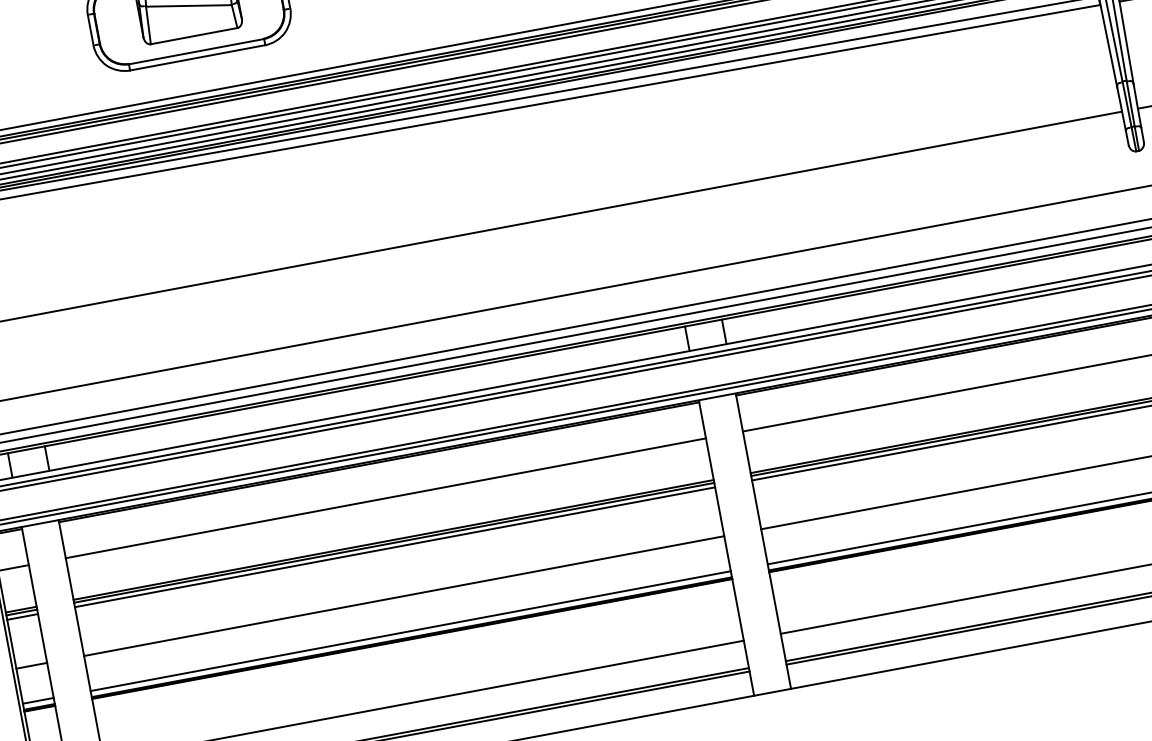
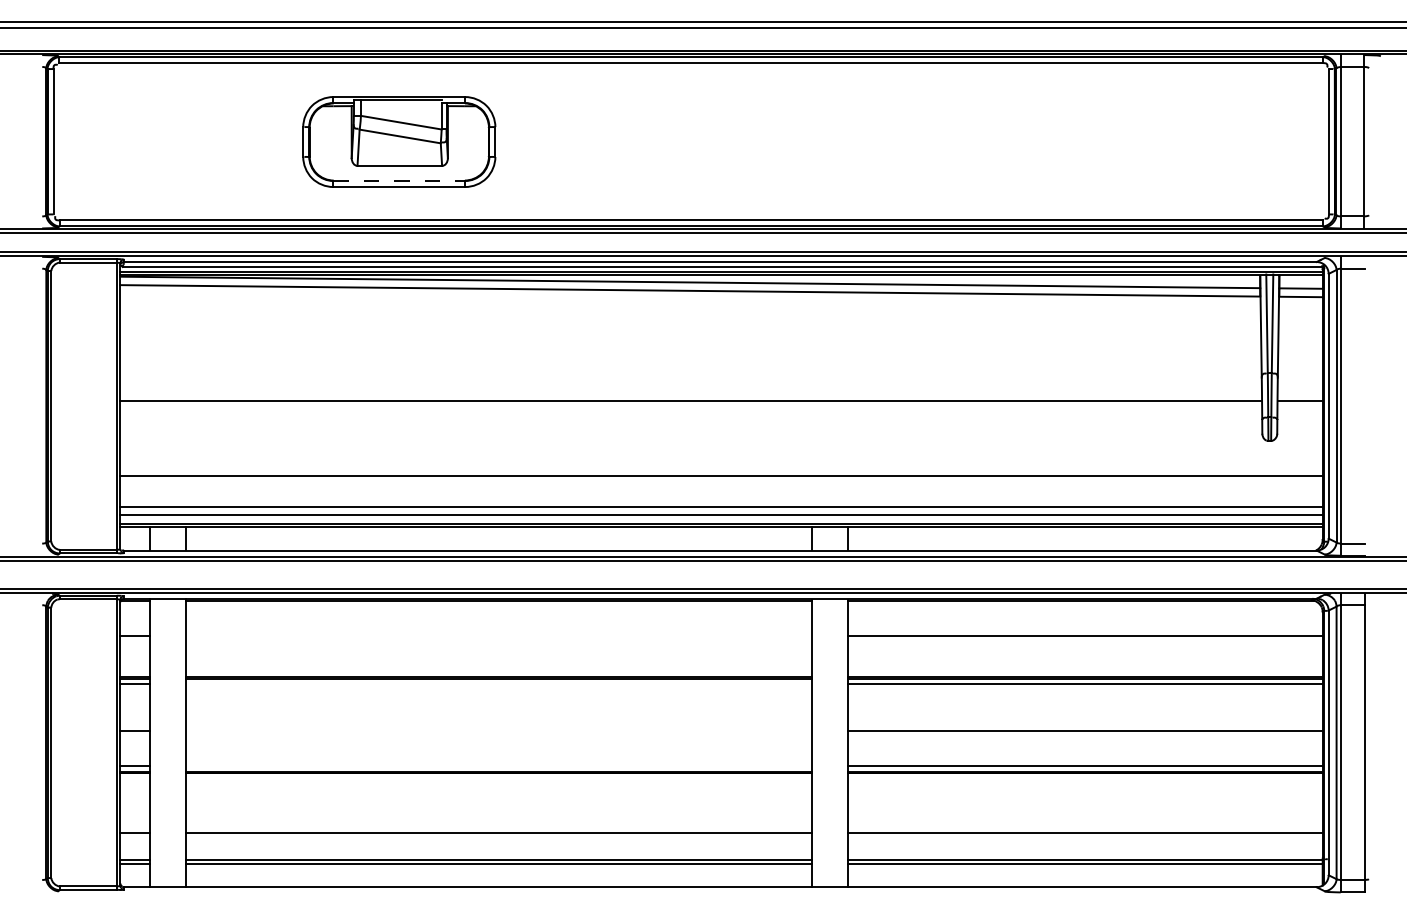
line: (196, 51) -> (399, 180), solid -> dashed
line: (385, 498) -> (498, 635), removed
line: (394, 547) -> (498, 683), removed
line: (403, 596) -> (498, 731), removed
line: (410, 631) -> (498, 765), removed

